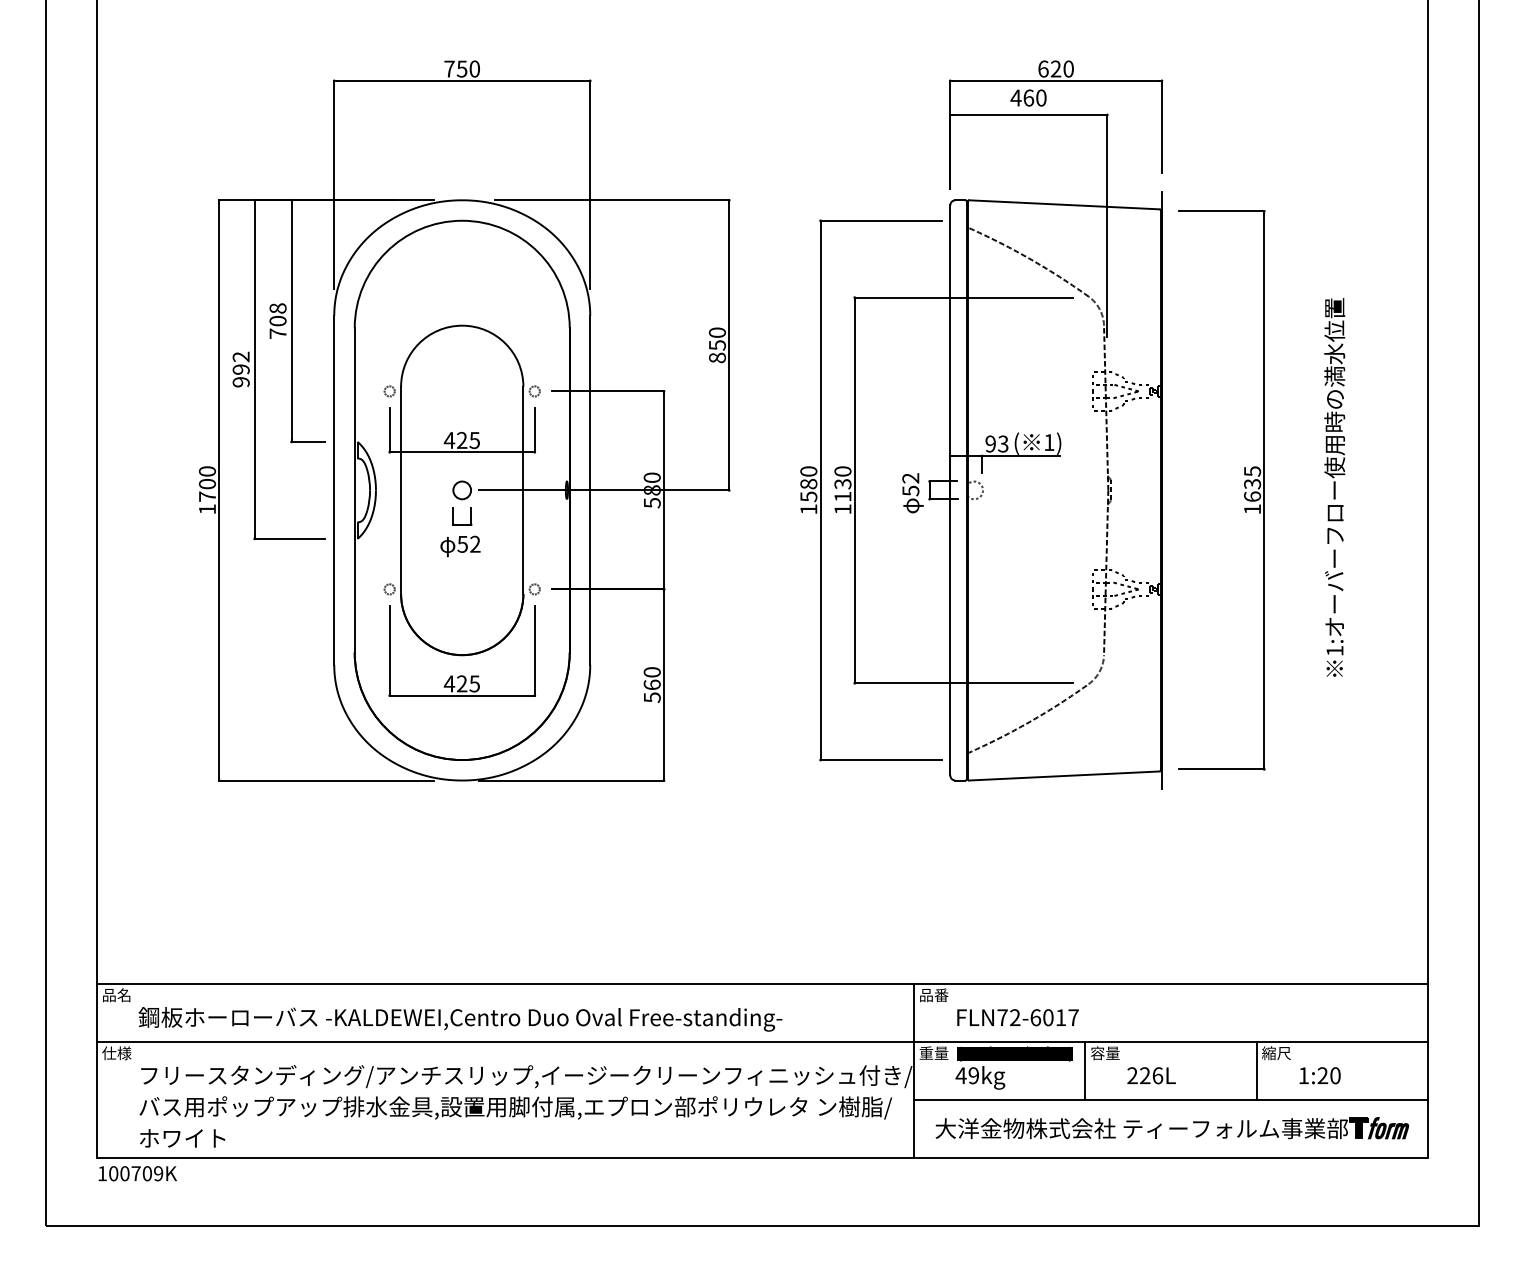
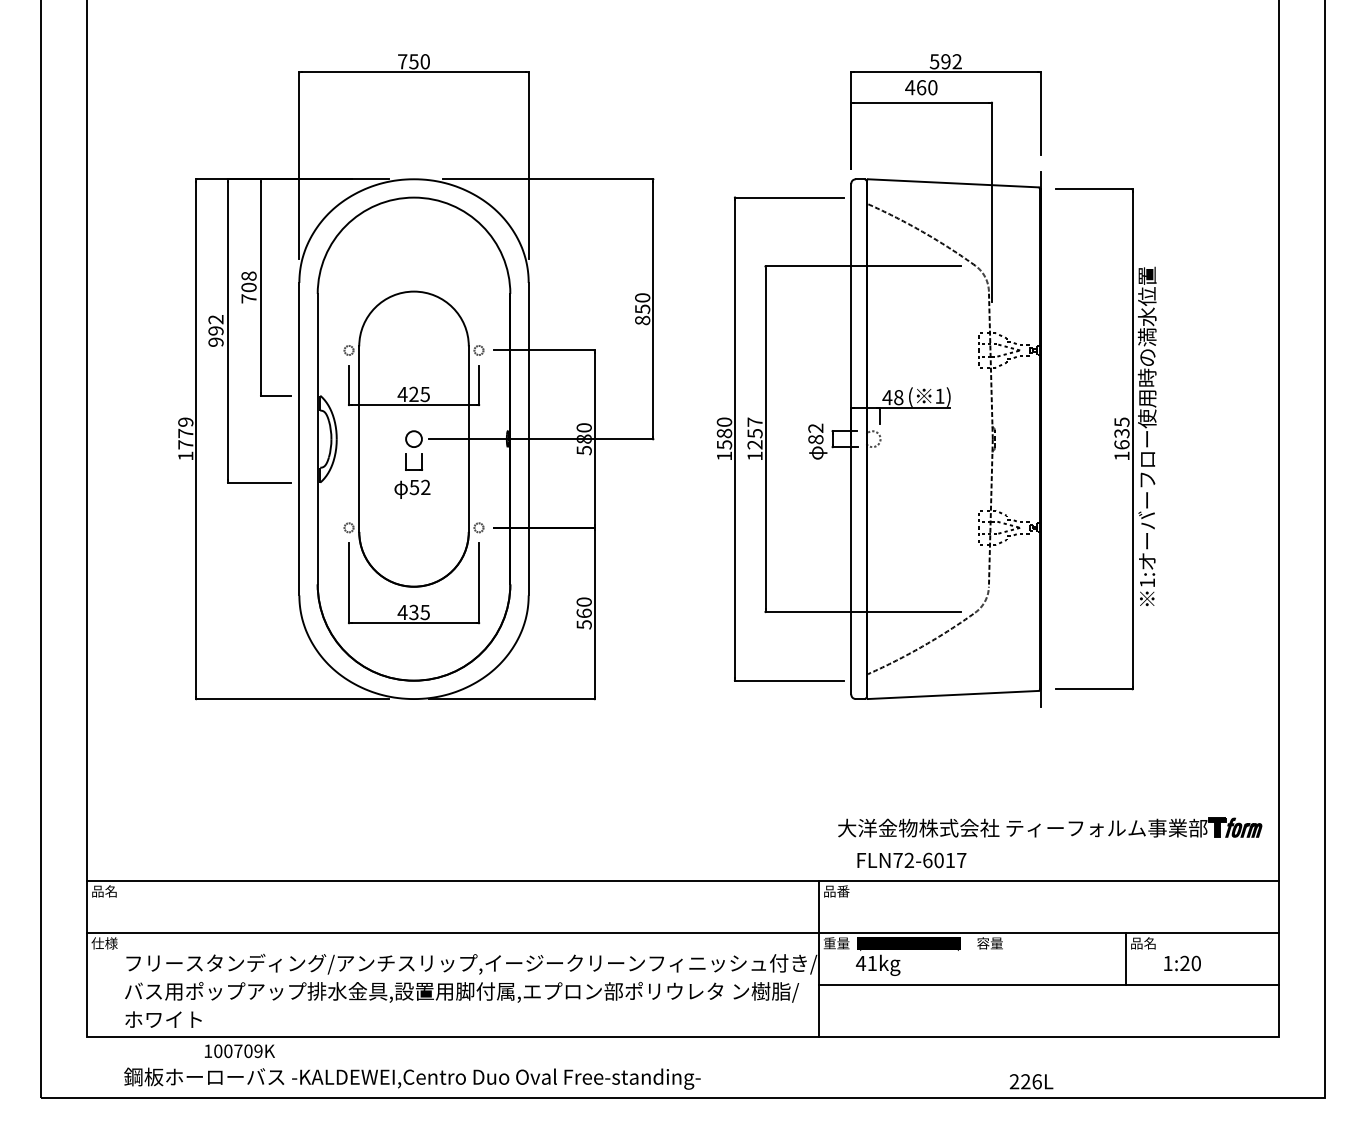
text: (1055, 68) -> (945, 61), 620 -> 592
text: (996, 443) -> (892, 397), 93 -> 48
text: (207, 477) -> (185, 427), 1700 -> 1779
text: (842, 483) -> (754, 432), 1130 -> 1257
text: (1334, 487) -> (1147, 436), moved
text: (910, 490) -> (815, 439), 52 -> 82
text: (461, 684) -> (413, 613), 425 -> 435
text: (1017, 1017) -> (911, 860), moved
text: (460, 1019) -> (412, 1078), moved
text: (1276, 1053) -> (1143, 943), 縮尺 -> 品名
line: (1085, 1071) -> (972, 959), removed
text: (973, 1075) -> (872, 963), 49kg -> 41kg
text: (1151, 1075) -> (1031, 1081), moved
part: (1171, 1128) -> (1049, 828), moved
text: (137, 1173) -> (239, 1051), moved

